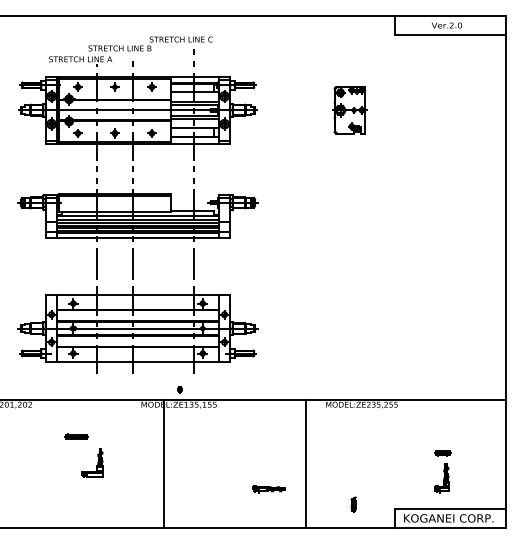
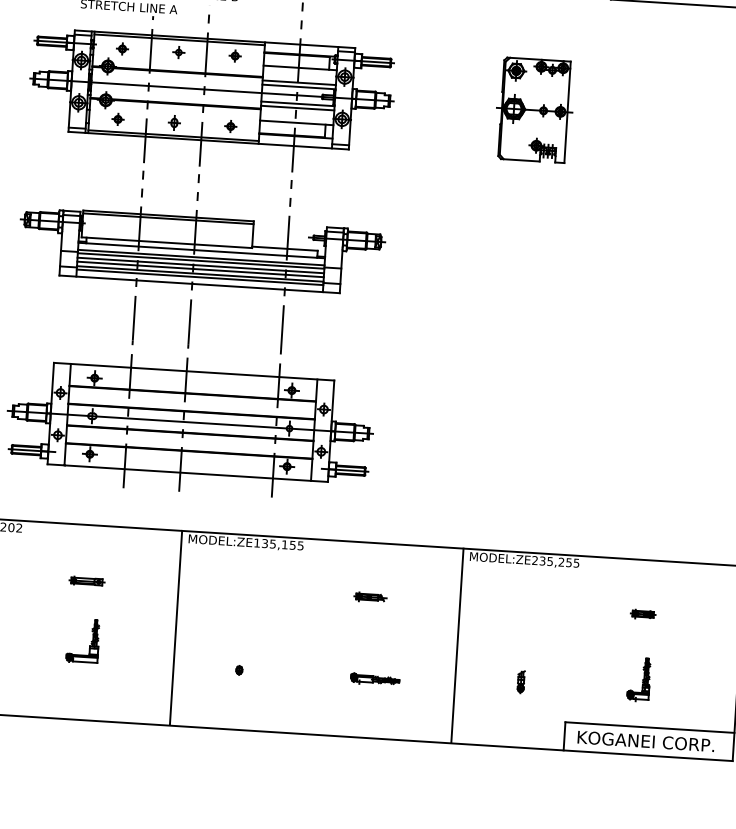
part: (349, 110) -> (533, 110), size x1.43
part: (179, 389) -> (238, 670), moved
part: (262, 435) -> (370, 597), added
part: (442, 453) -> (642, 614), moved
part: (92, 462) -> (83, 640), moved
line: (163, 463) -> (175, 627), moved
line: (305, 463) -> (457, 645), moved
part: (353, 504) -> (520, 681), moved

